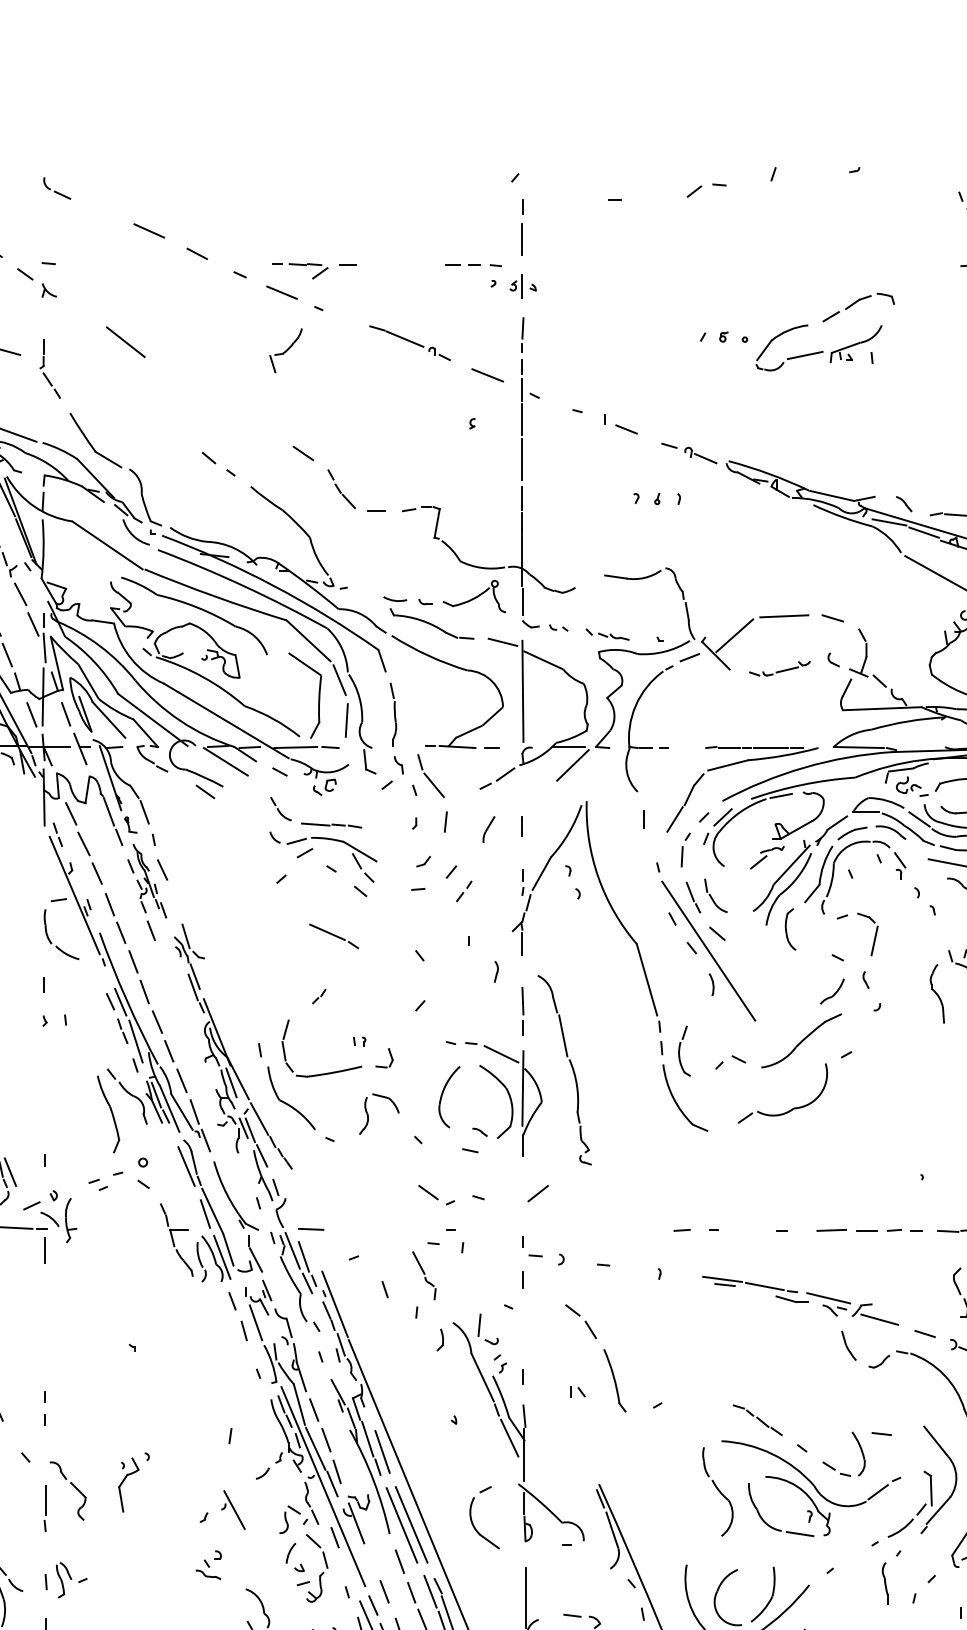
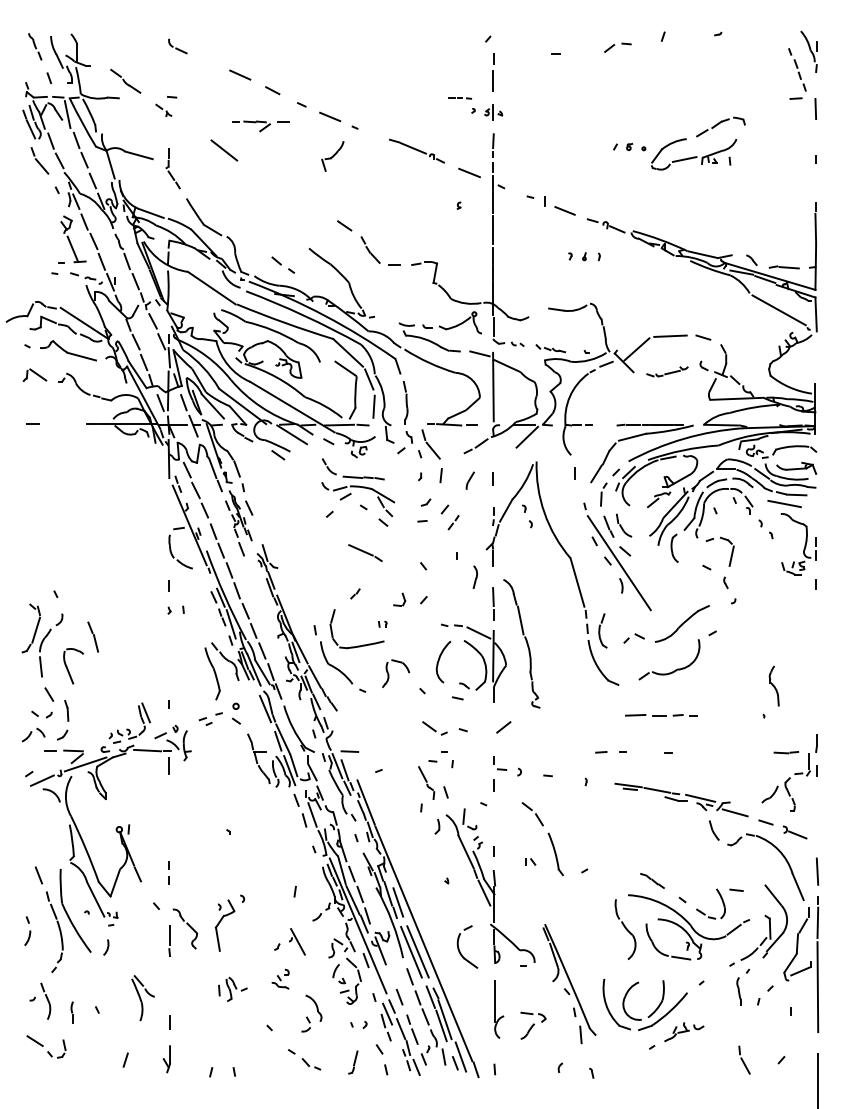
part: (472, 265) -> (459, 98), size x0.6
part: (313, 271) -> (260, 126), moved
part: (36, 283) -> (163, 110), size x0.6
part: (620, 424) -> (559, 206), size x1.4
part: (219, 463) -> (283, 264), moved
part: (496, 970) -> (475, 576), size x1.6
part: (831, 991) -> (769, 794), moved
part: (936, 993) -> (773, 685), moved
part: (384, 1057) -> (399, 599), moved
part: (869, 1230) -> (661, 715), moved
line: (384, 1289) -> (445, 792), moved
part: (757, 1419) -> (652, 880), size x0.7
part: (133, 1481) -> (229, 922), size x1.4
part: (65, 1578) -> (232, 988), moved

